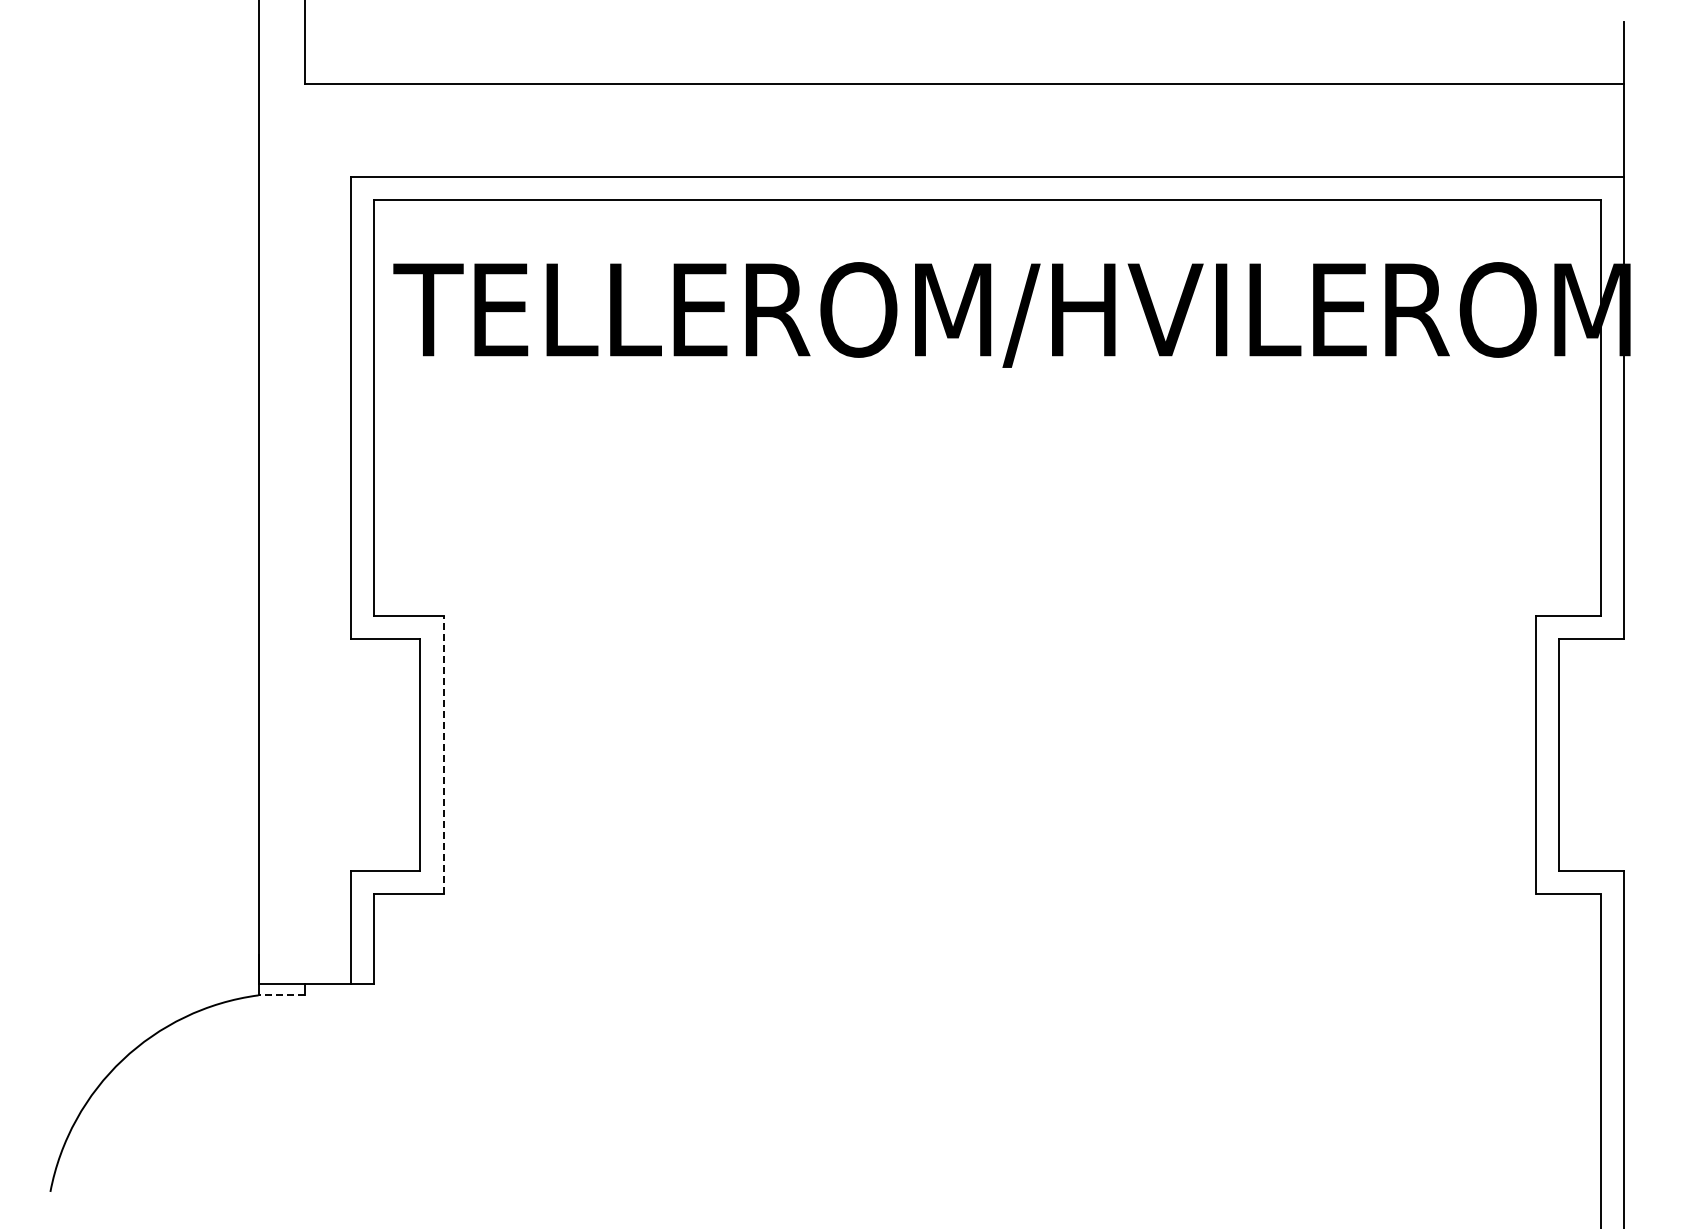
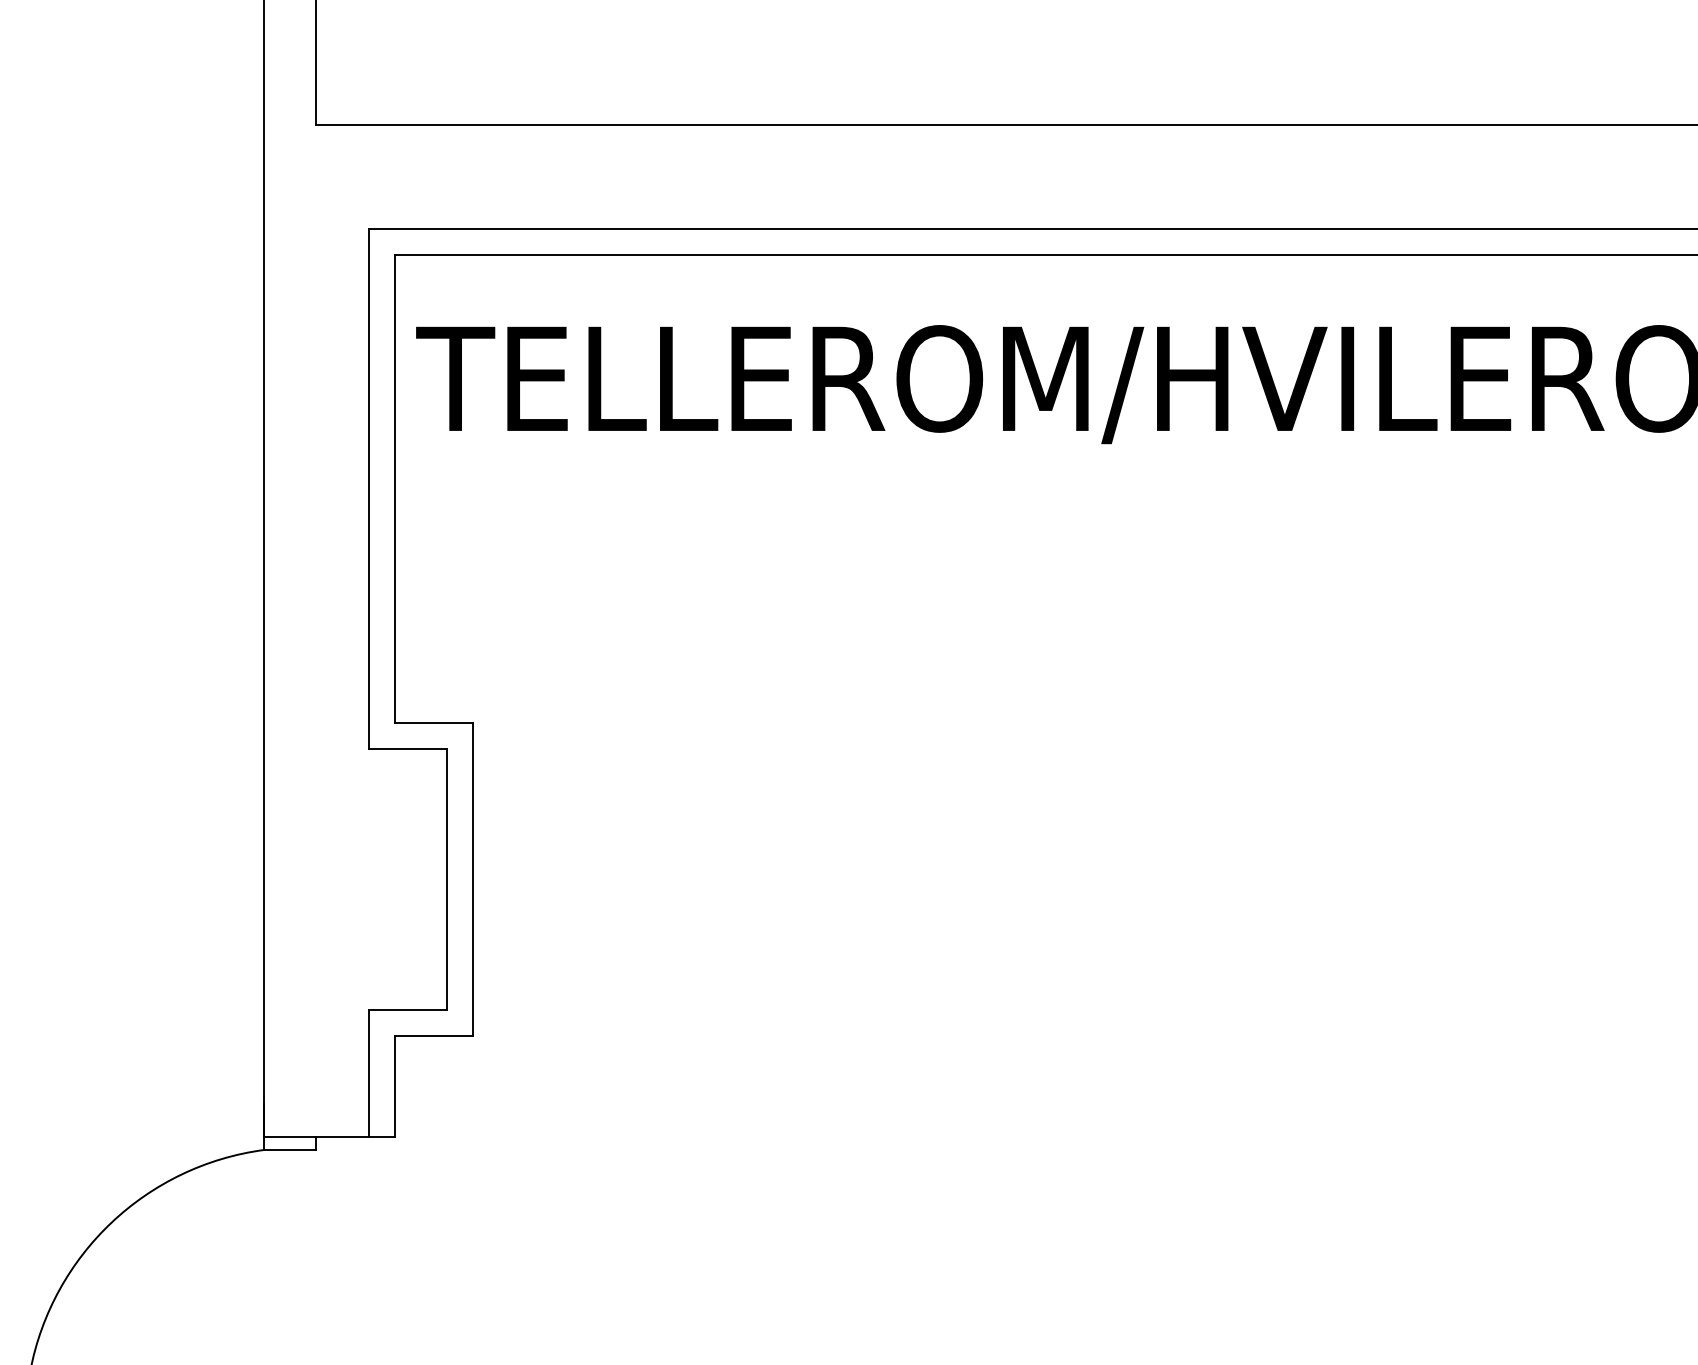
line: (443, 754) -> (472, 878), dashed -> solid
line: (281, 995) -> (290, 1150), dashed -> solid

